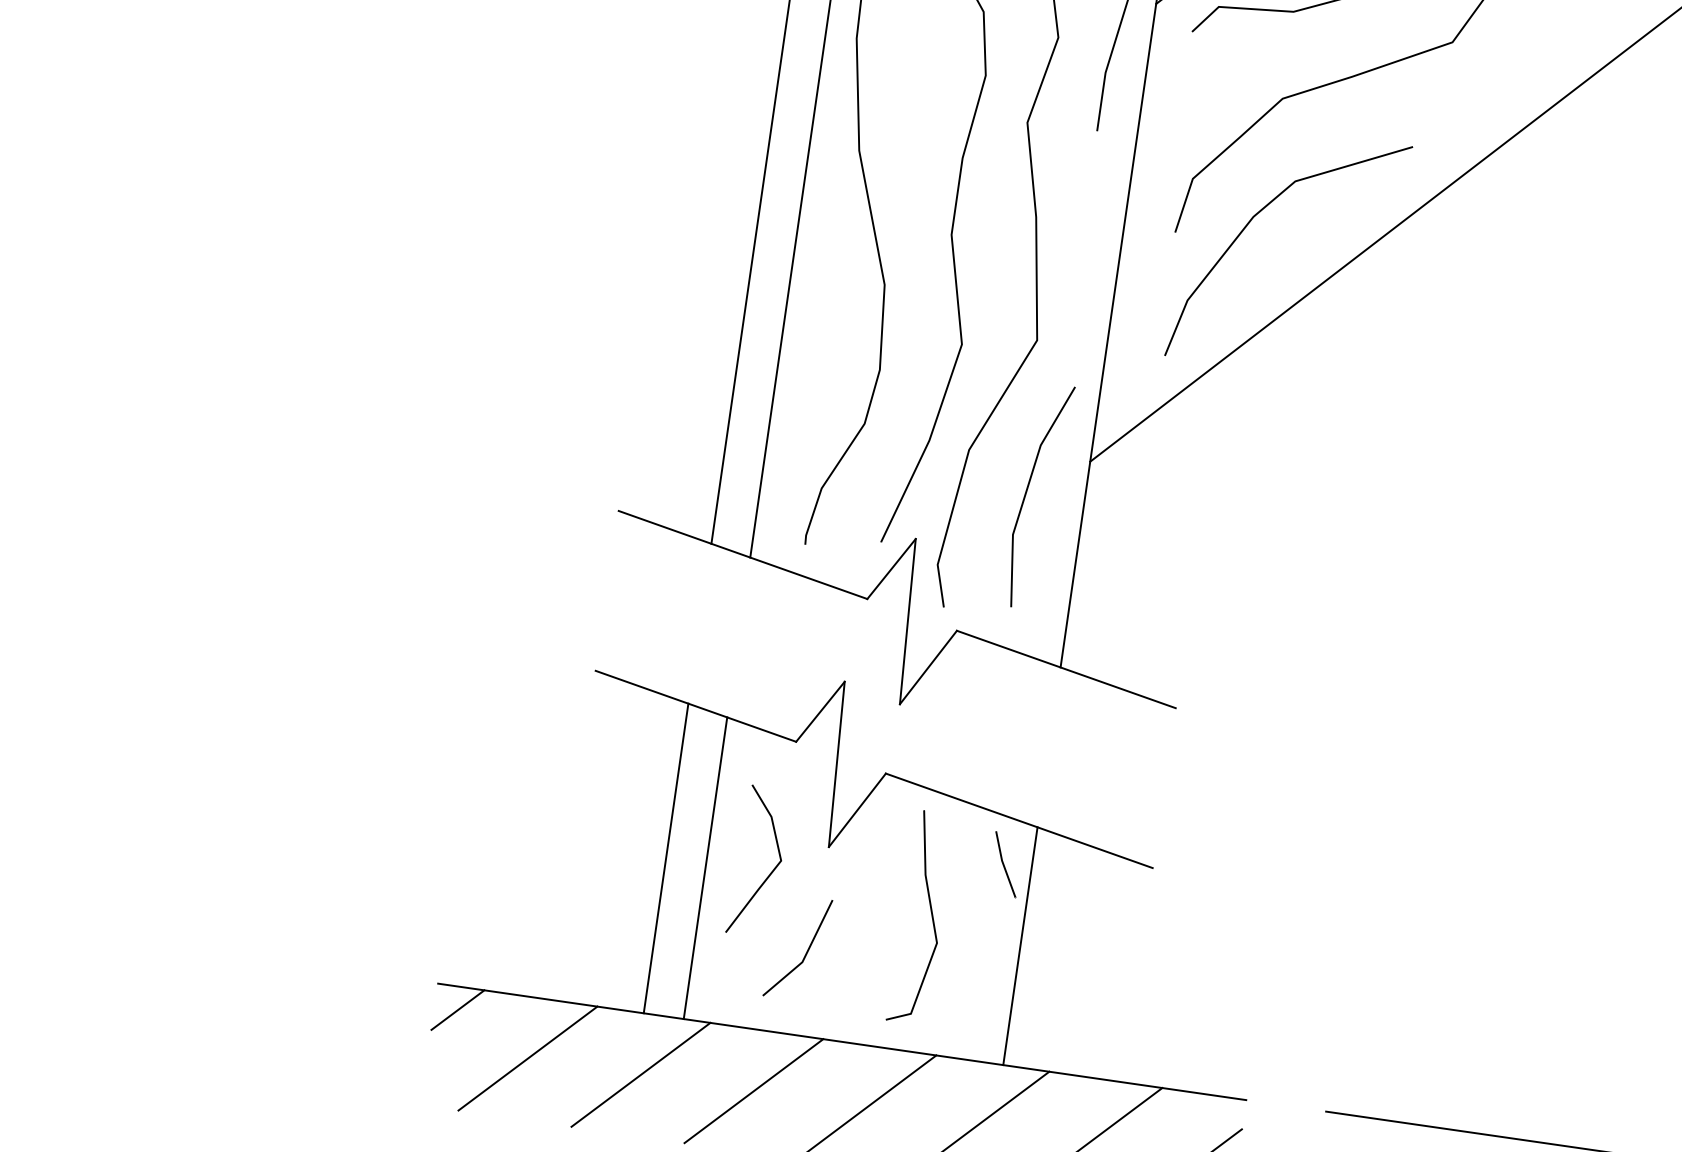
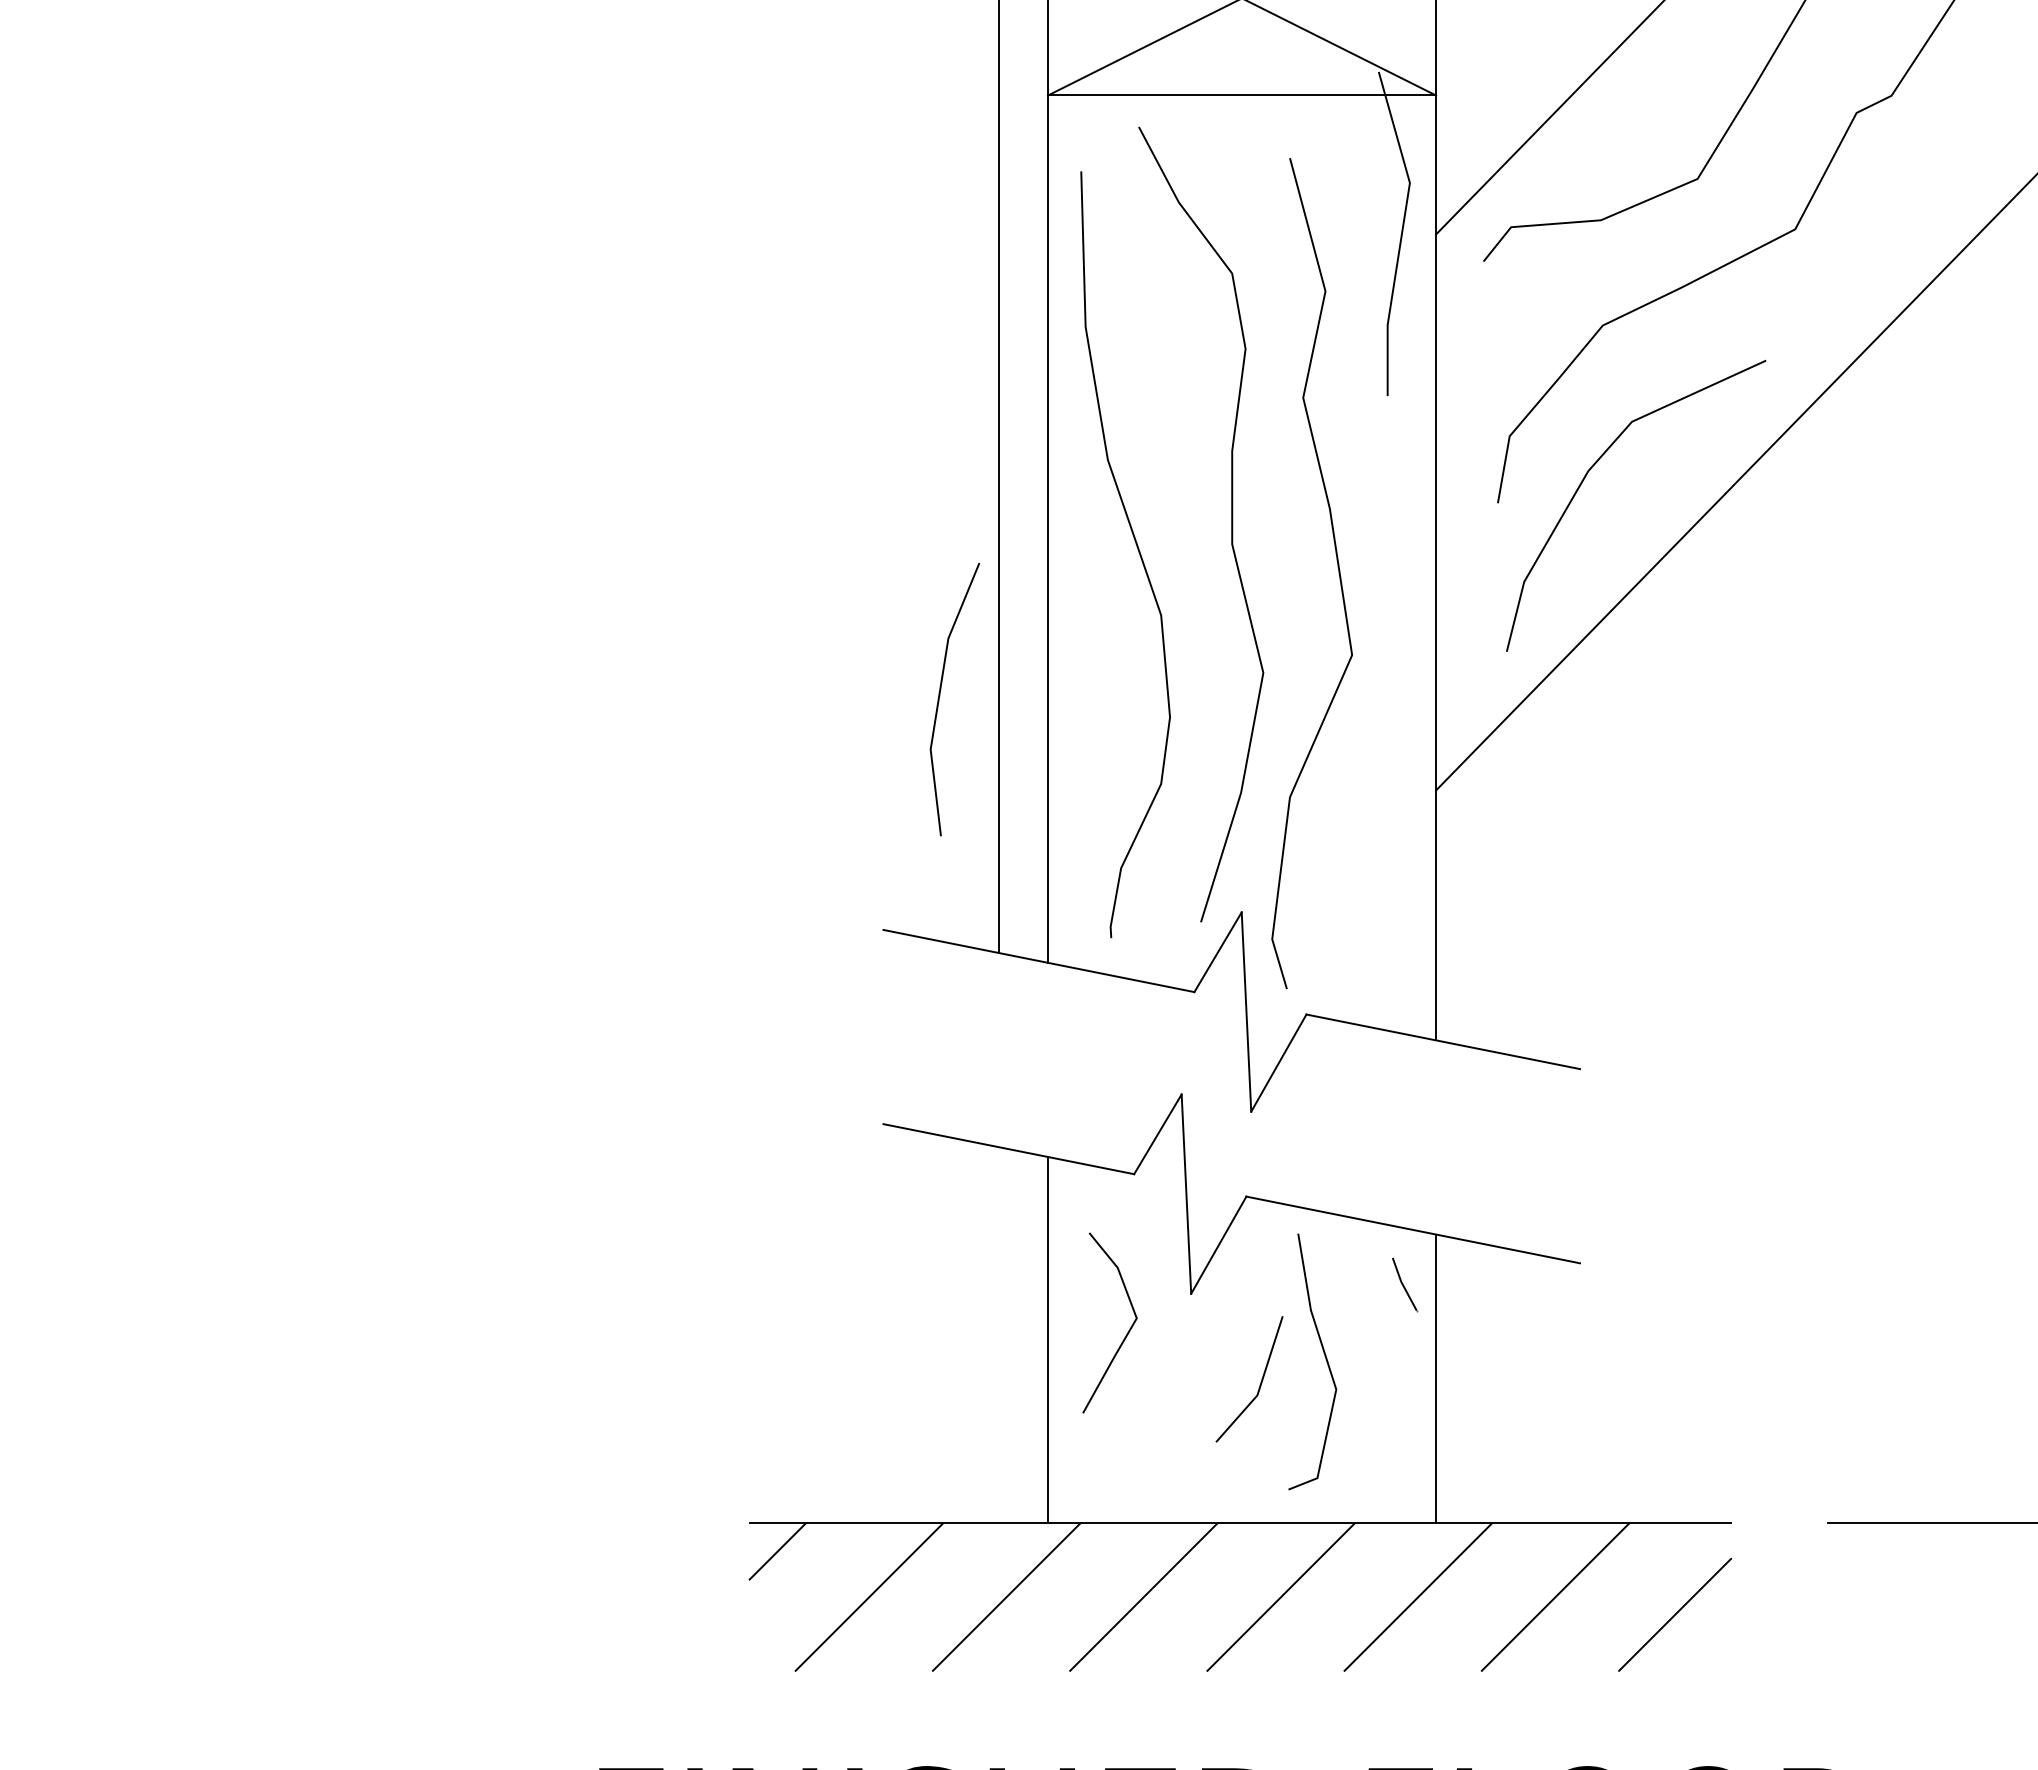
line: (1027, 492) -> (940, 696), moved
line: (666, 858) -> (999, 1335), removed
part: (1005, 864) -> (1404, 1284), size x0.7
line: (806, 951) -> (1260, 1381), moved

